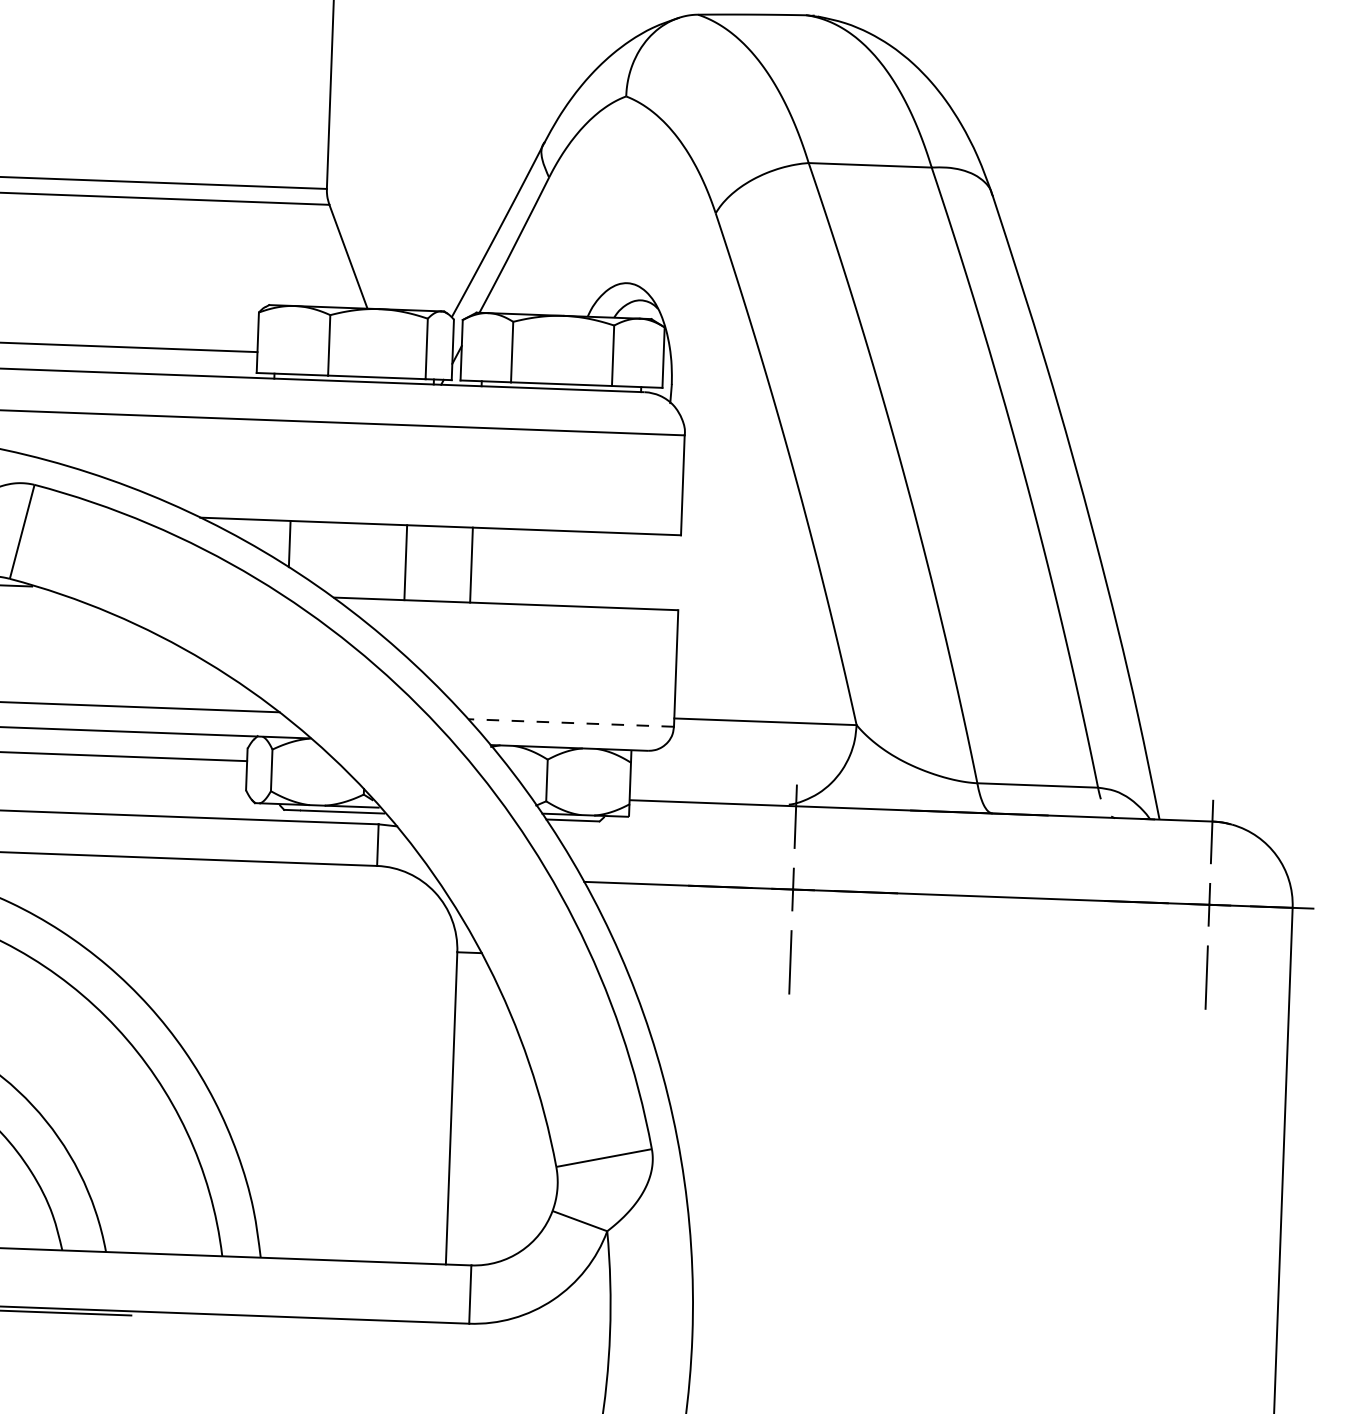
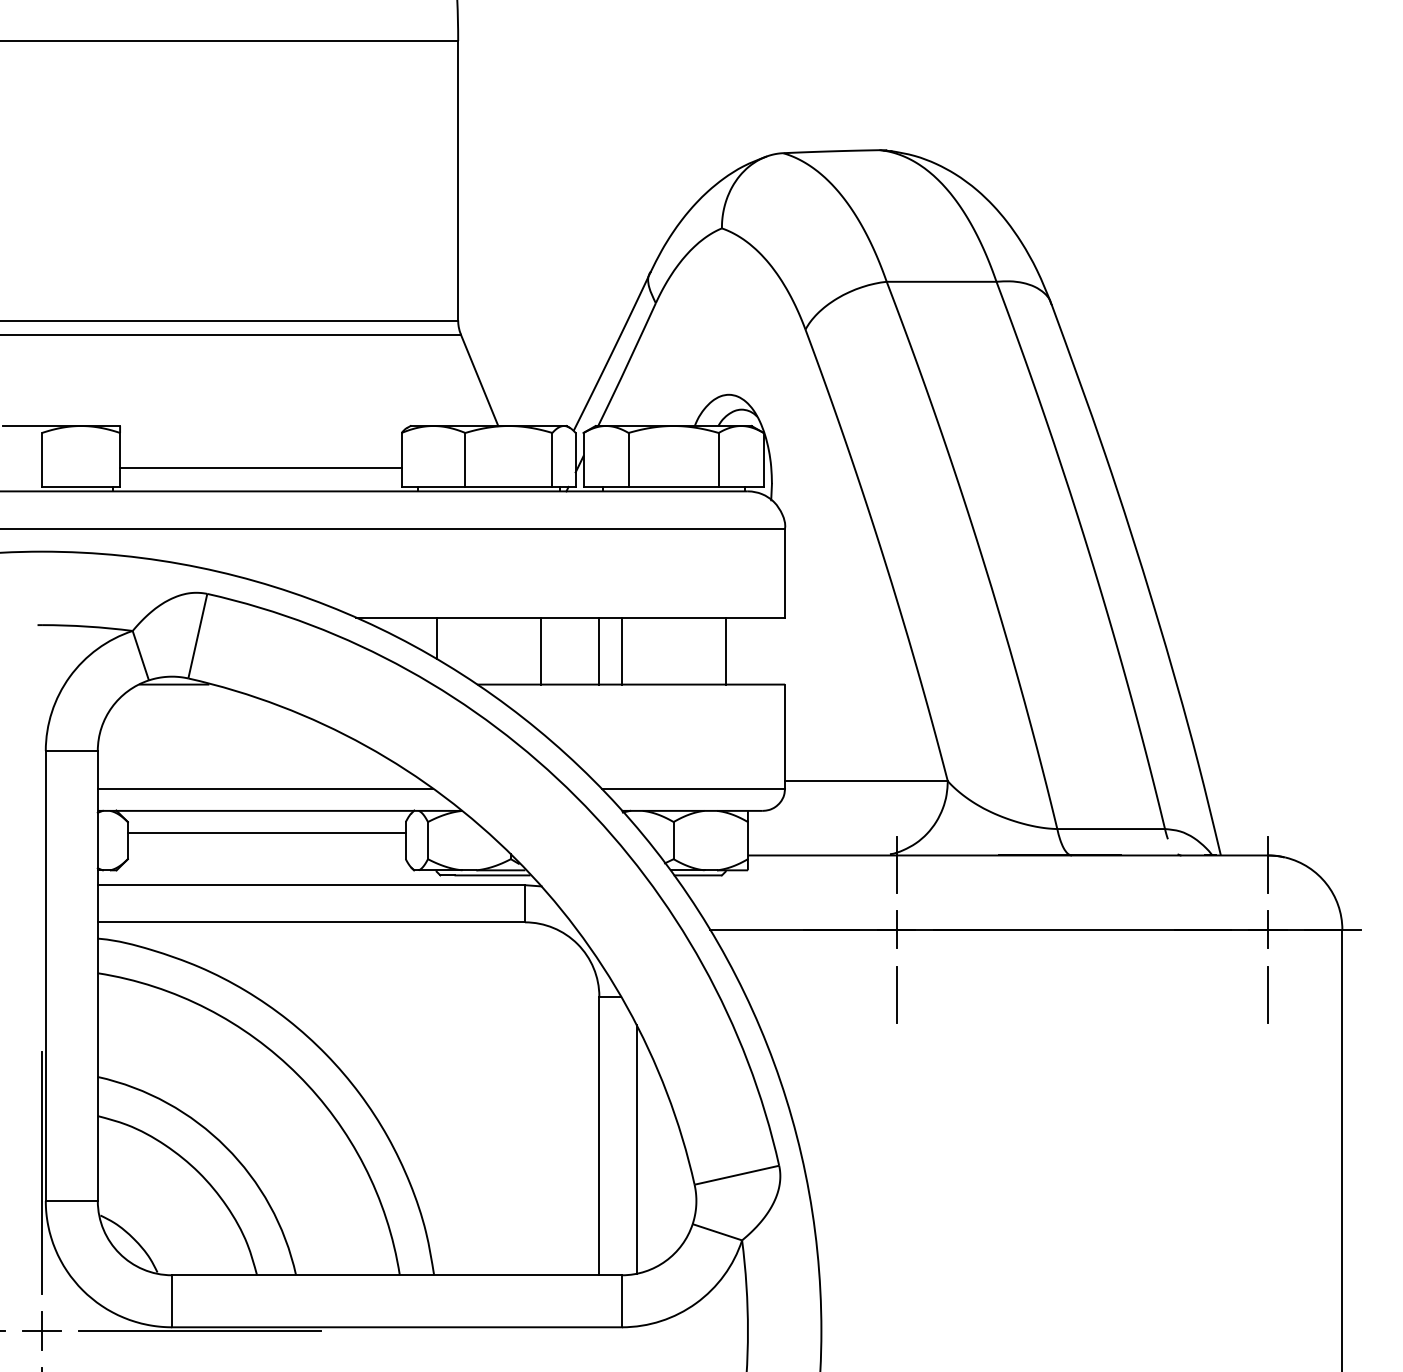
line: (496, 565) -> (621, 650), added
line: (612, 569) -> (725, 650), added
line: (571, 722) -> (693, 788), dashed -> solid
line: (492, 1123) -> (636, 1148), added

